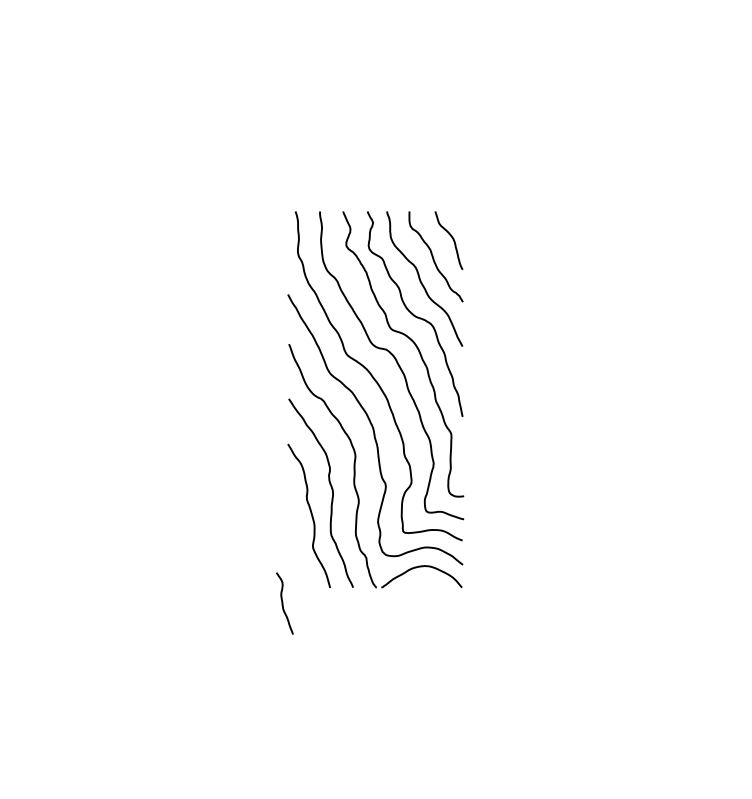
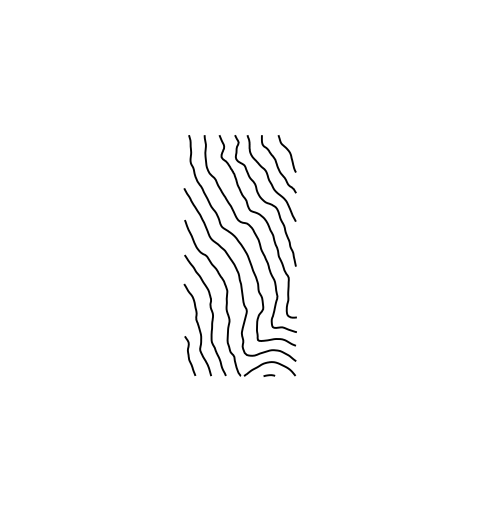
curve: (421, 587) -> (269, 375), added
curve: (283, 602) -> (189, 355), moved

